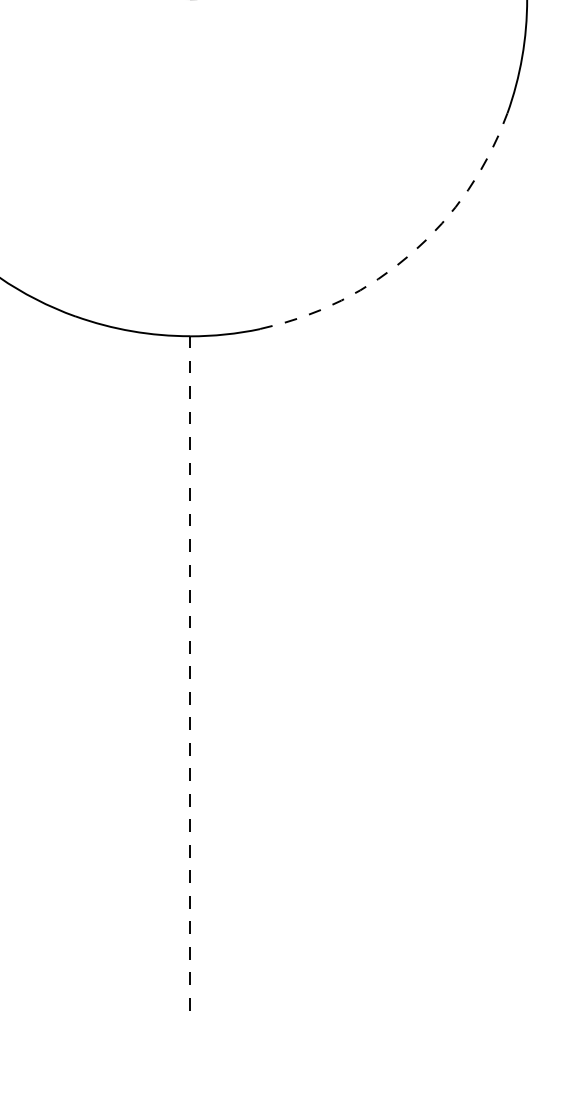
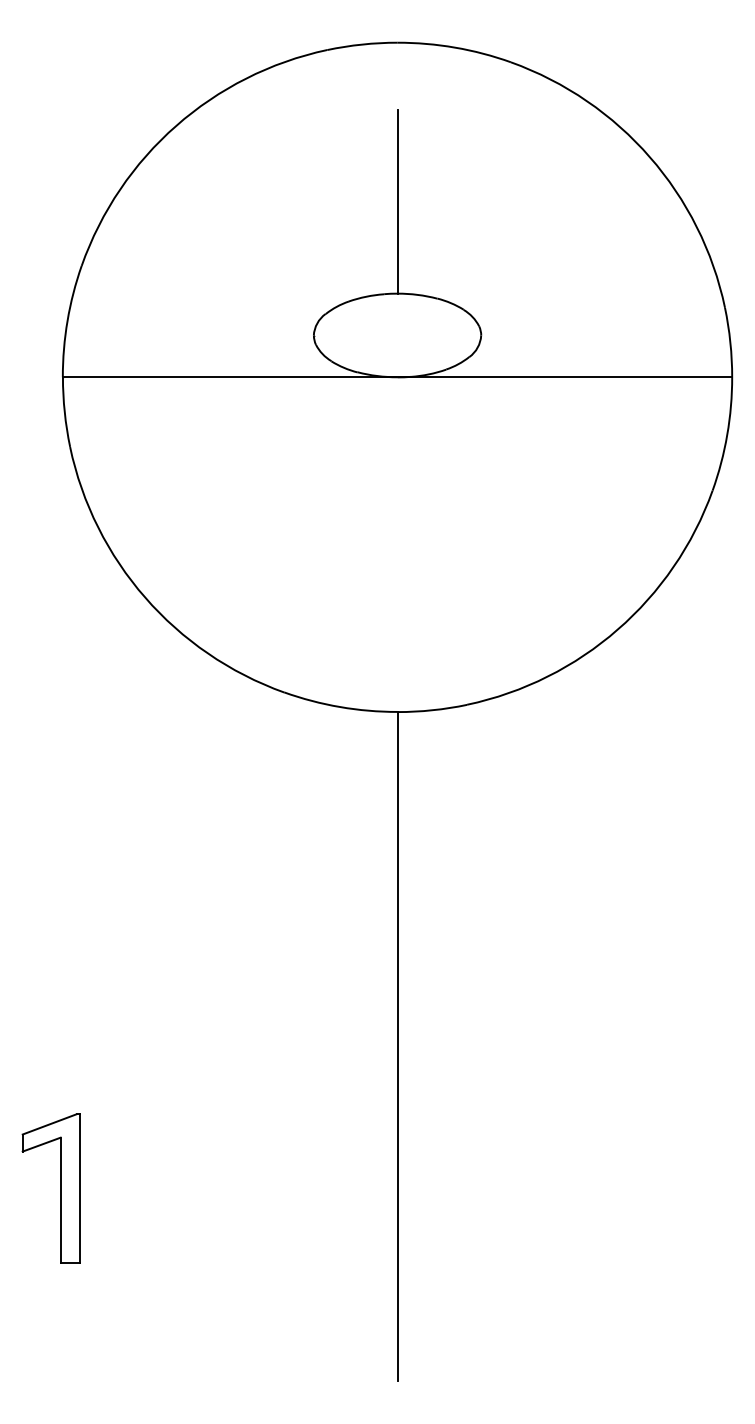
arc: (411, 253) -> (617, 629), dashed -> solid
line: (190, 673) -> (397, 1046), dashed -> solid

